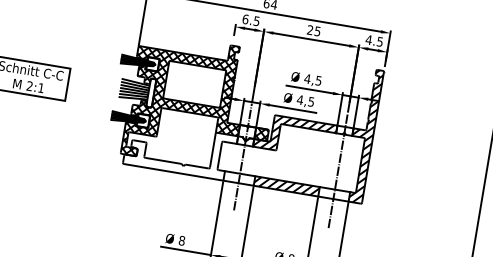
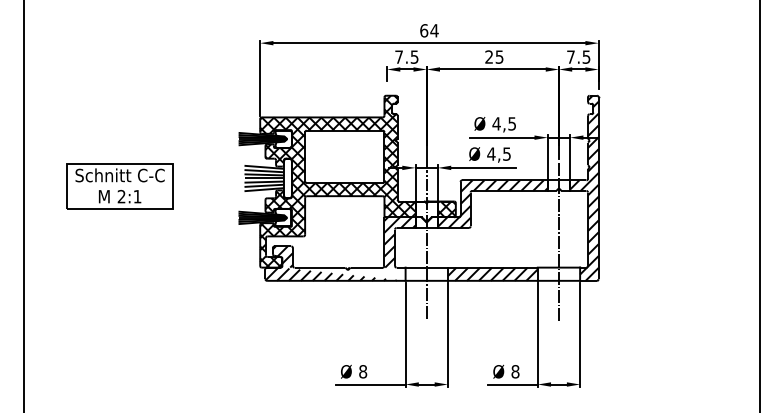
text: (245, 19) -> (399, 56), 6.5 -> 7.5
text: (368, 39) -> (570, 56), 4.5 -> 7.5
hatch: (180, 149) -> (340, 248), added

